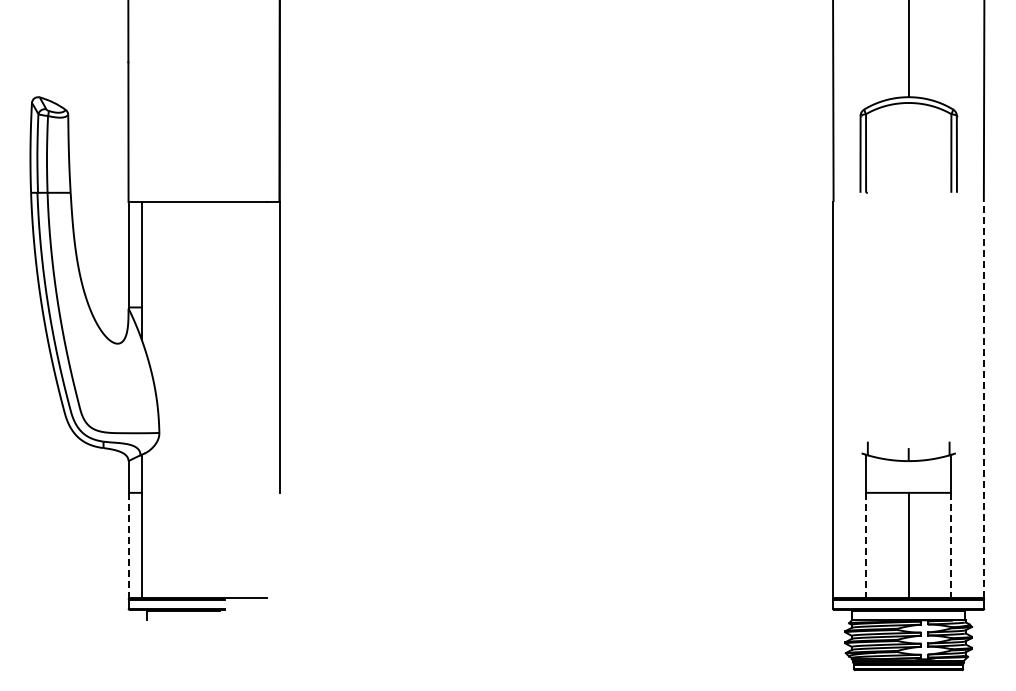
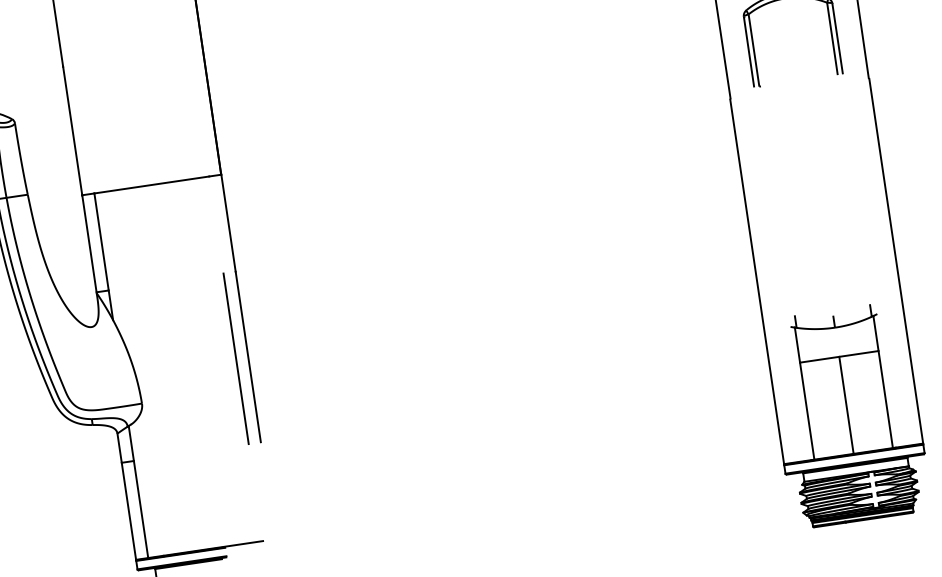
line: (266, 399) -> (235, 358), added
line: (984, 399) -> (896, 260), dashed -> solid
line: (128, 545) -> (128, 511), dashed -> solid
line: (866, 545) -> (807, 410), dashed -> solid
line: (951, 545) -> (885, 399), dashed -> solid

